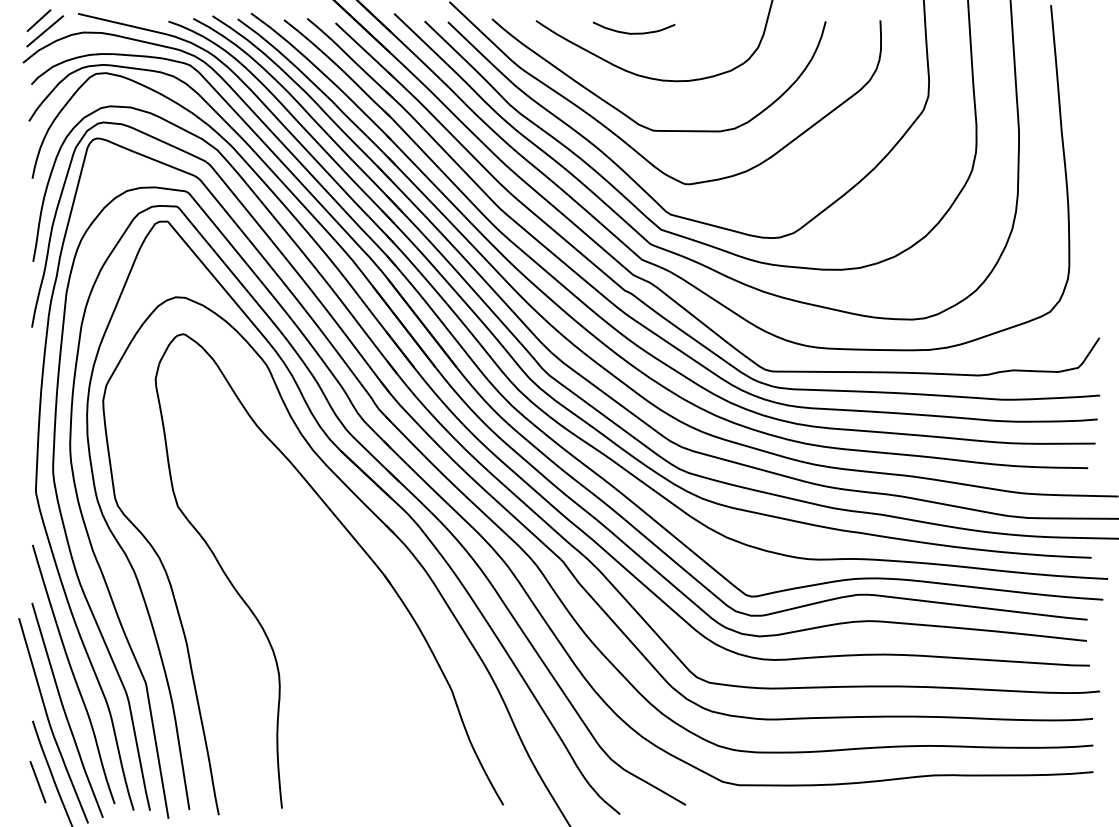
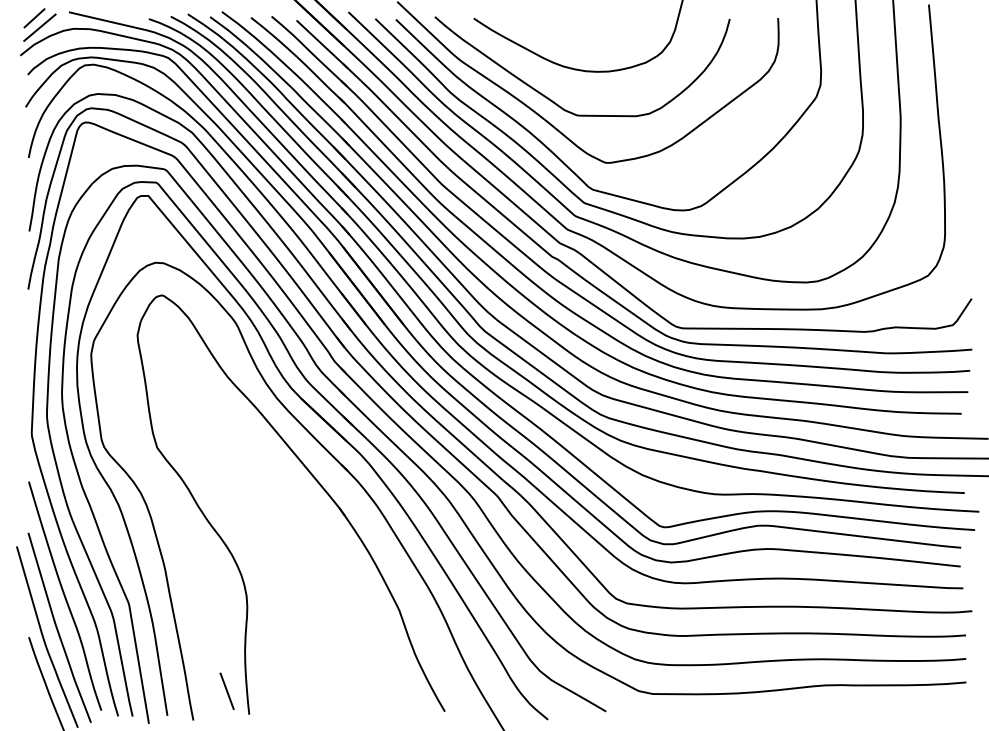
curve: (634, 32) -> (560, 28), removed
line: (37, 782) -> (226, 691), moved

